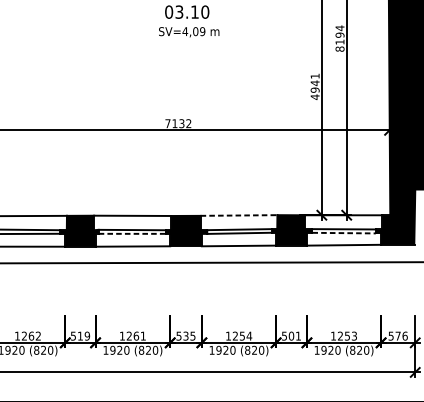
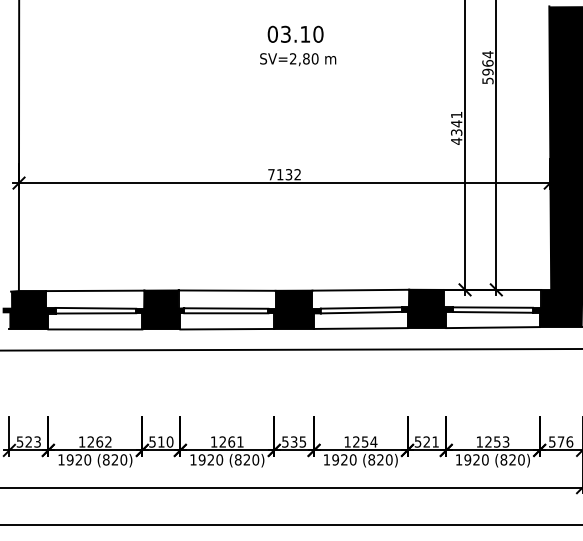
text: (193, 31) -> (303, 58), SV=4,09 -> SV=2,80
text: (339, 41) -> (487, 71), 8194 -> 5964
text: (315, 90) -> (456, 132), 4941 -> 4341
line: (239, 215) -> (361, 290), dashed -> solid
line: (344, 233) -> (493, 312), dashed -> solid
line: (132, 234) -> (226, 313), dashed -> solid
text: (86, 335) -> (169, 441), 519 -> 510
text: (291, 335) -> (426, 441), 501 -> 521

